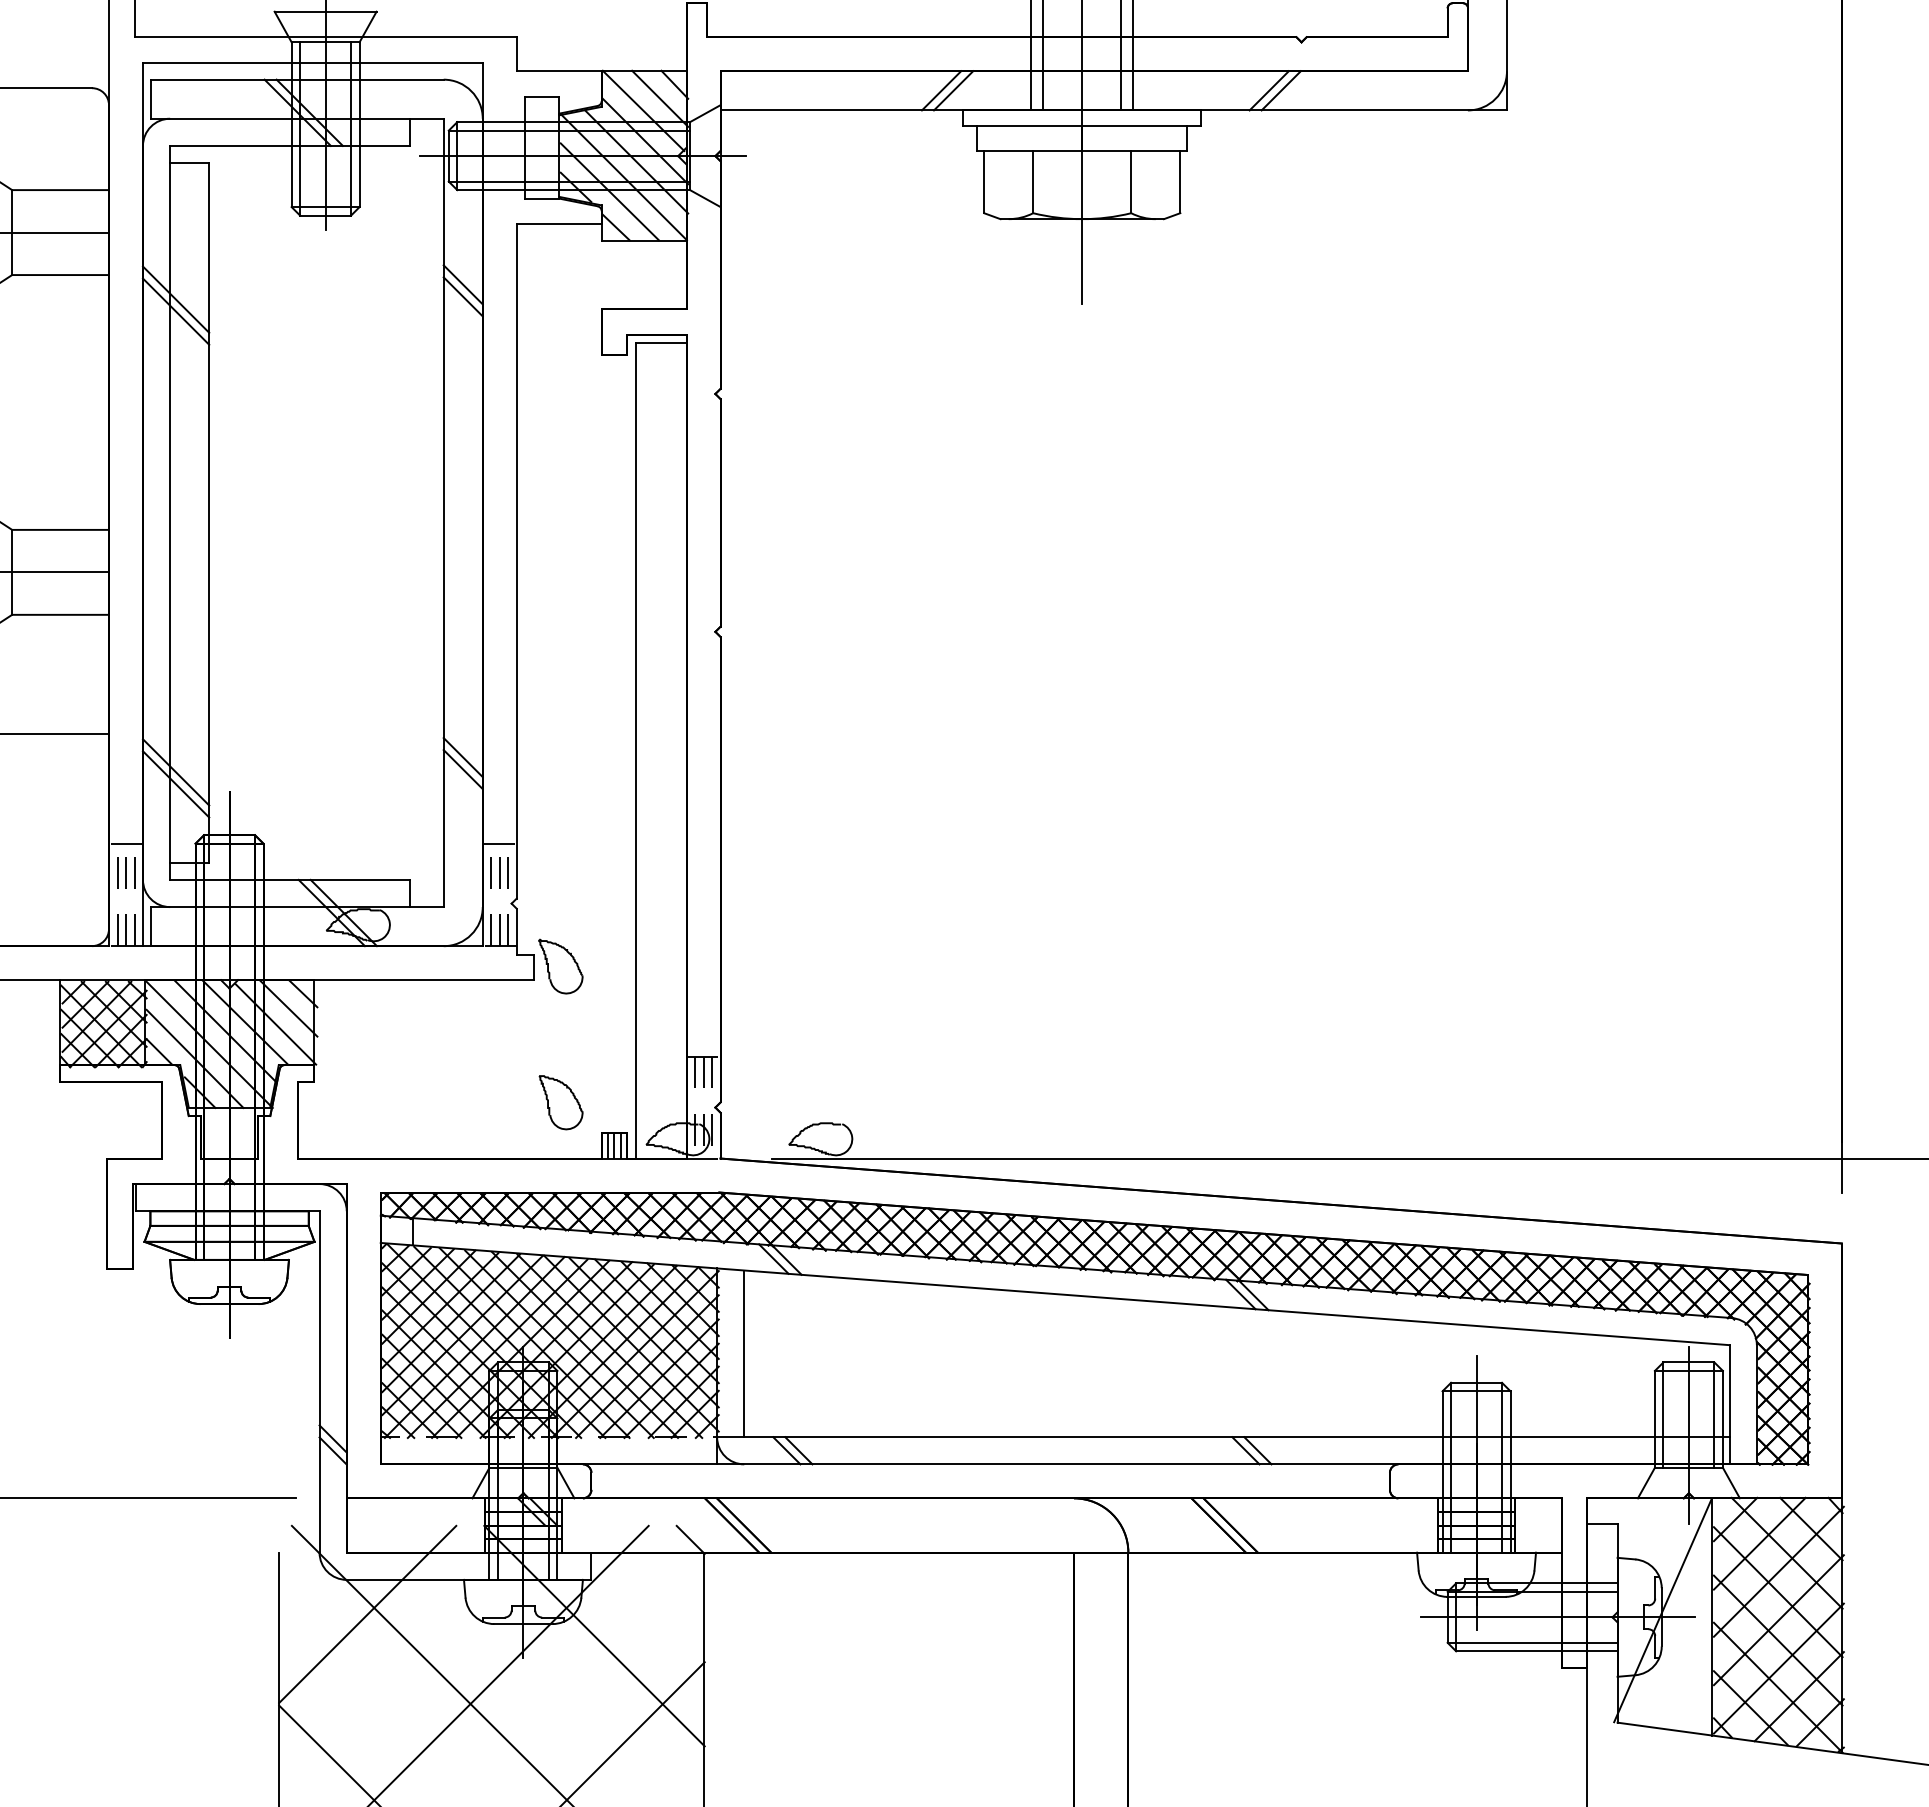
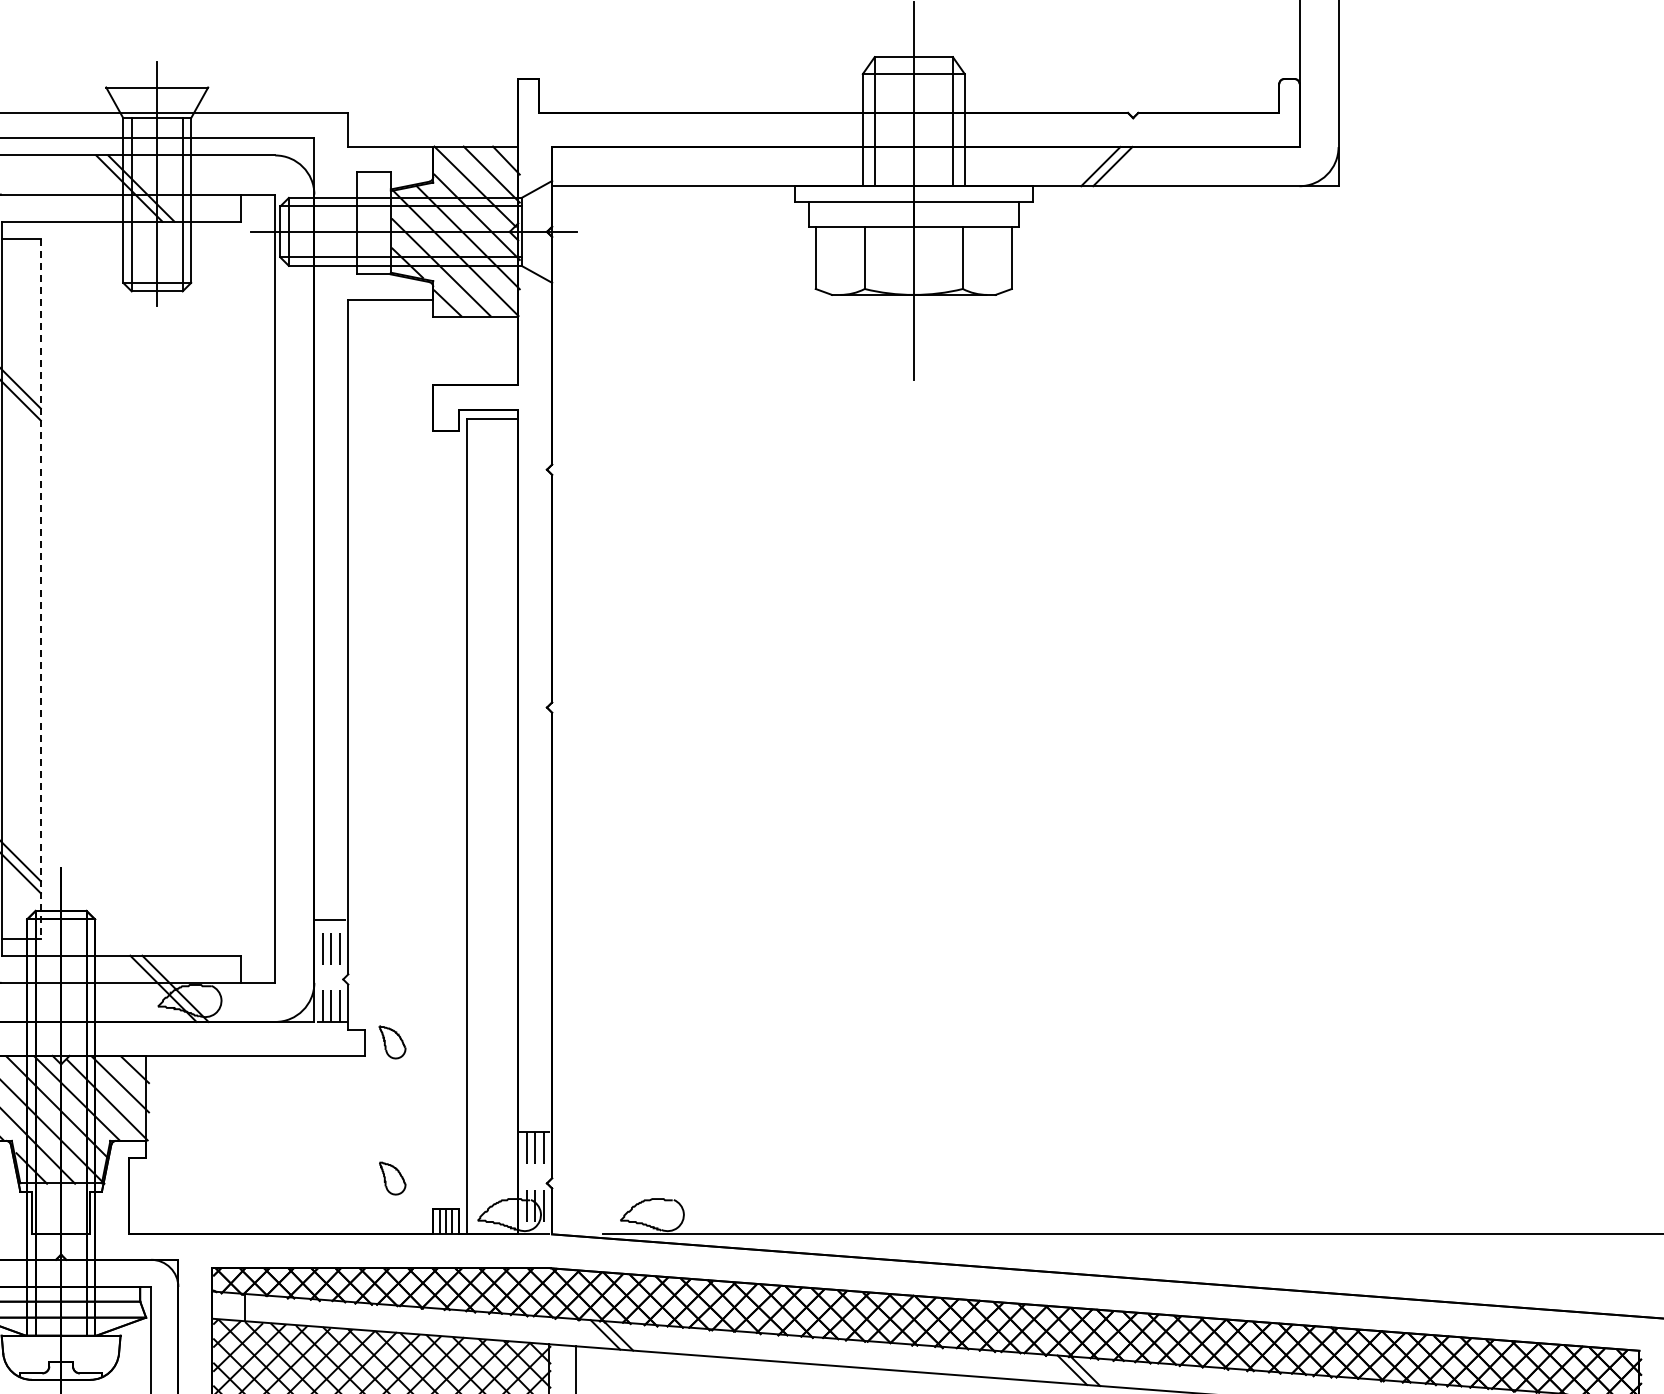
line: (941, 90) -> (773, 166), removed
line: (953, 90) -> (785, 166), removed
line: (462, 284) -> (294, 360), removed
line: (462, 296) -> (294, 372), removed
line: (209, 513) -> (41, 589), solid -> dashed
line: (462, 757) -> (294, 833), removed
line: (462, 769) -> (294, 845), removed
part: (560, 966) -> (392, 1042), size x0.6
part: (560, 1102) -> (392, 1178), size x0.6

